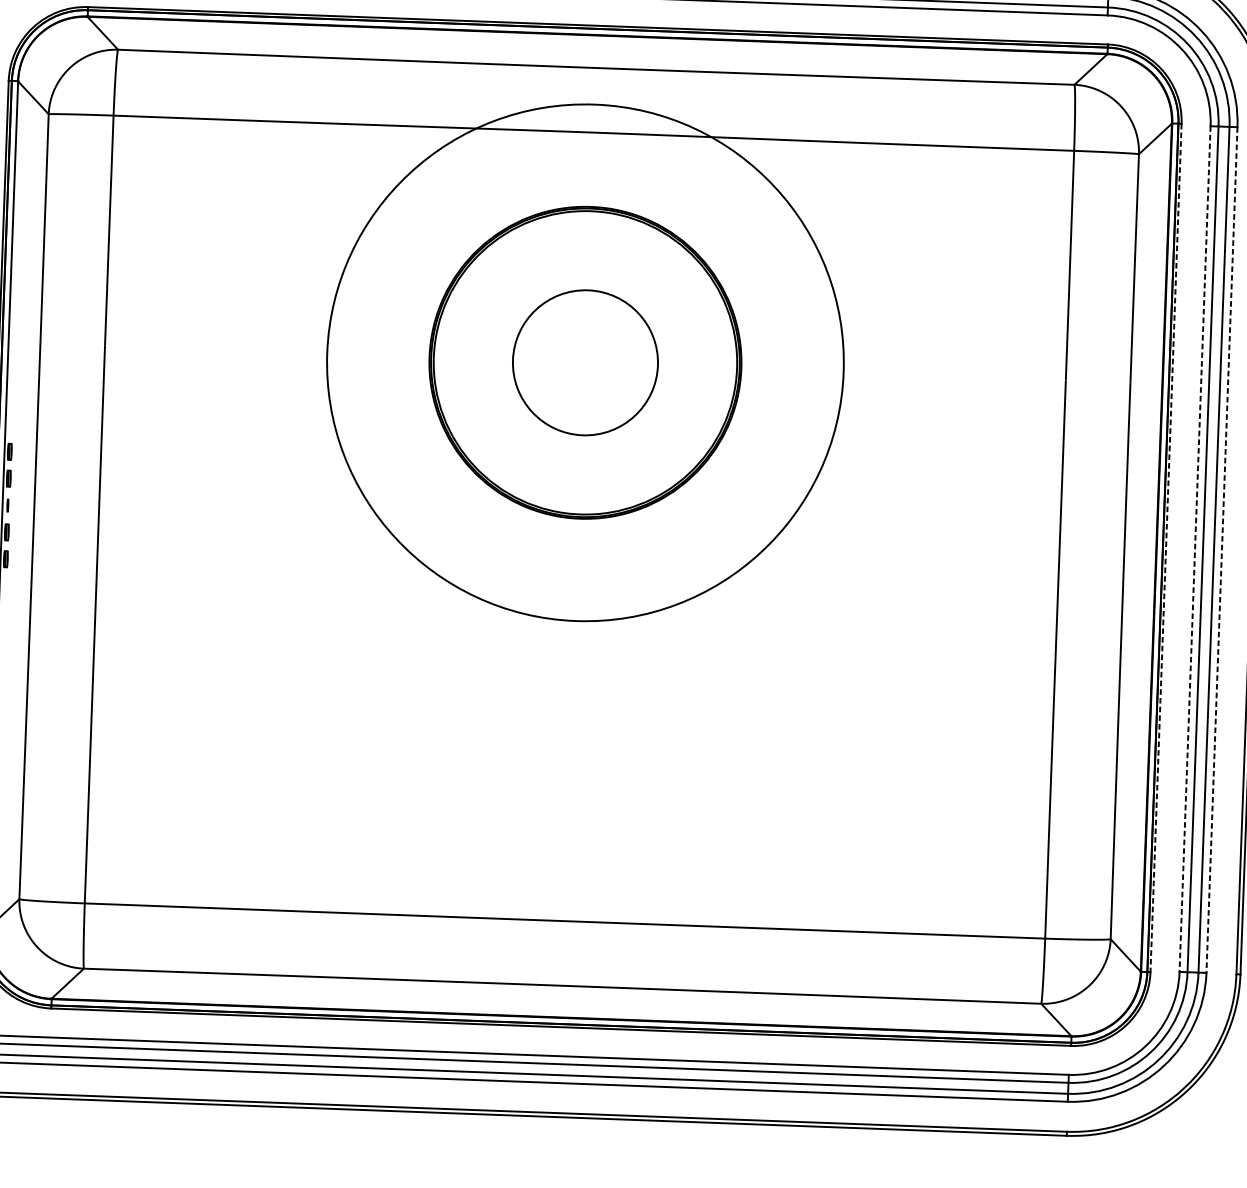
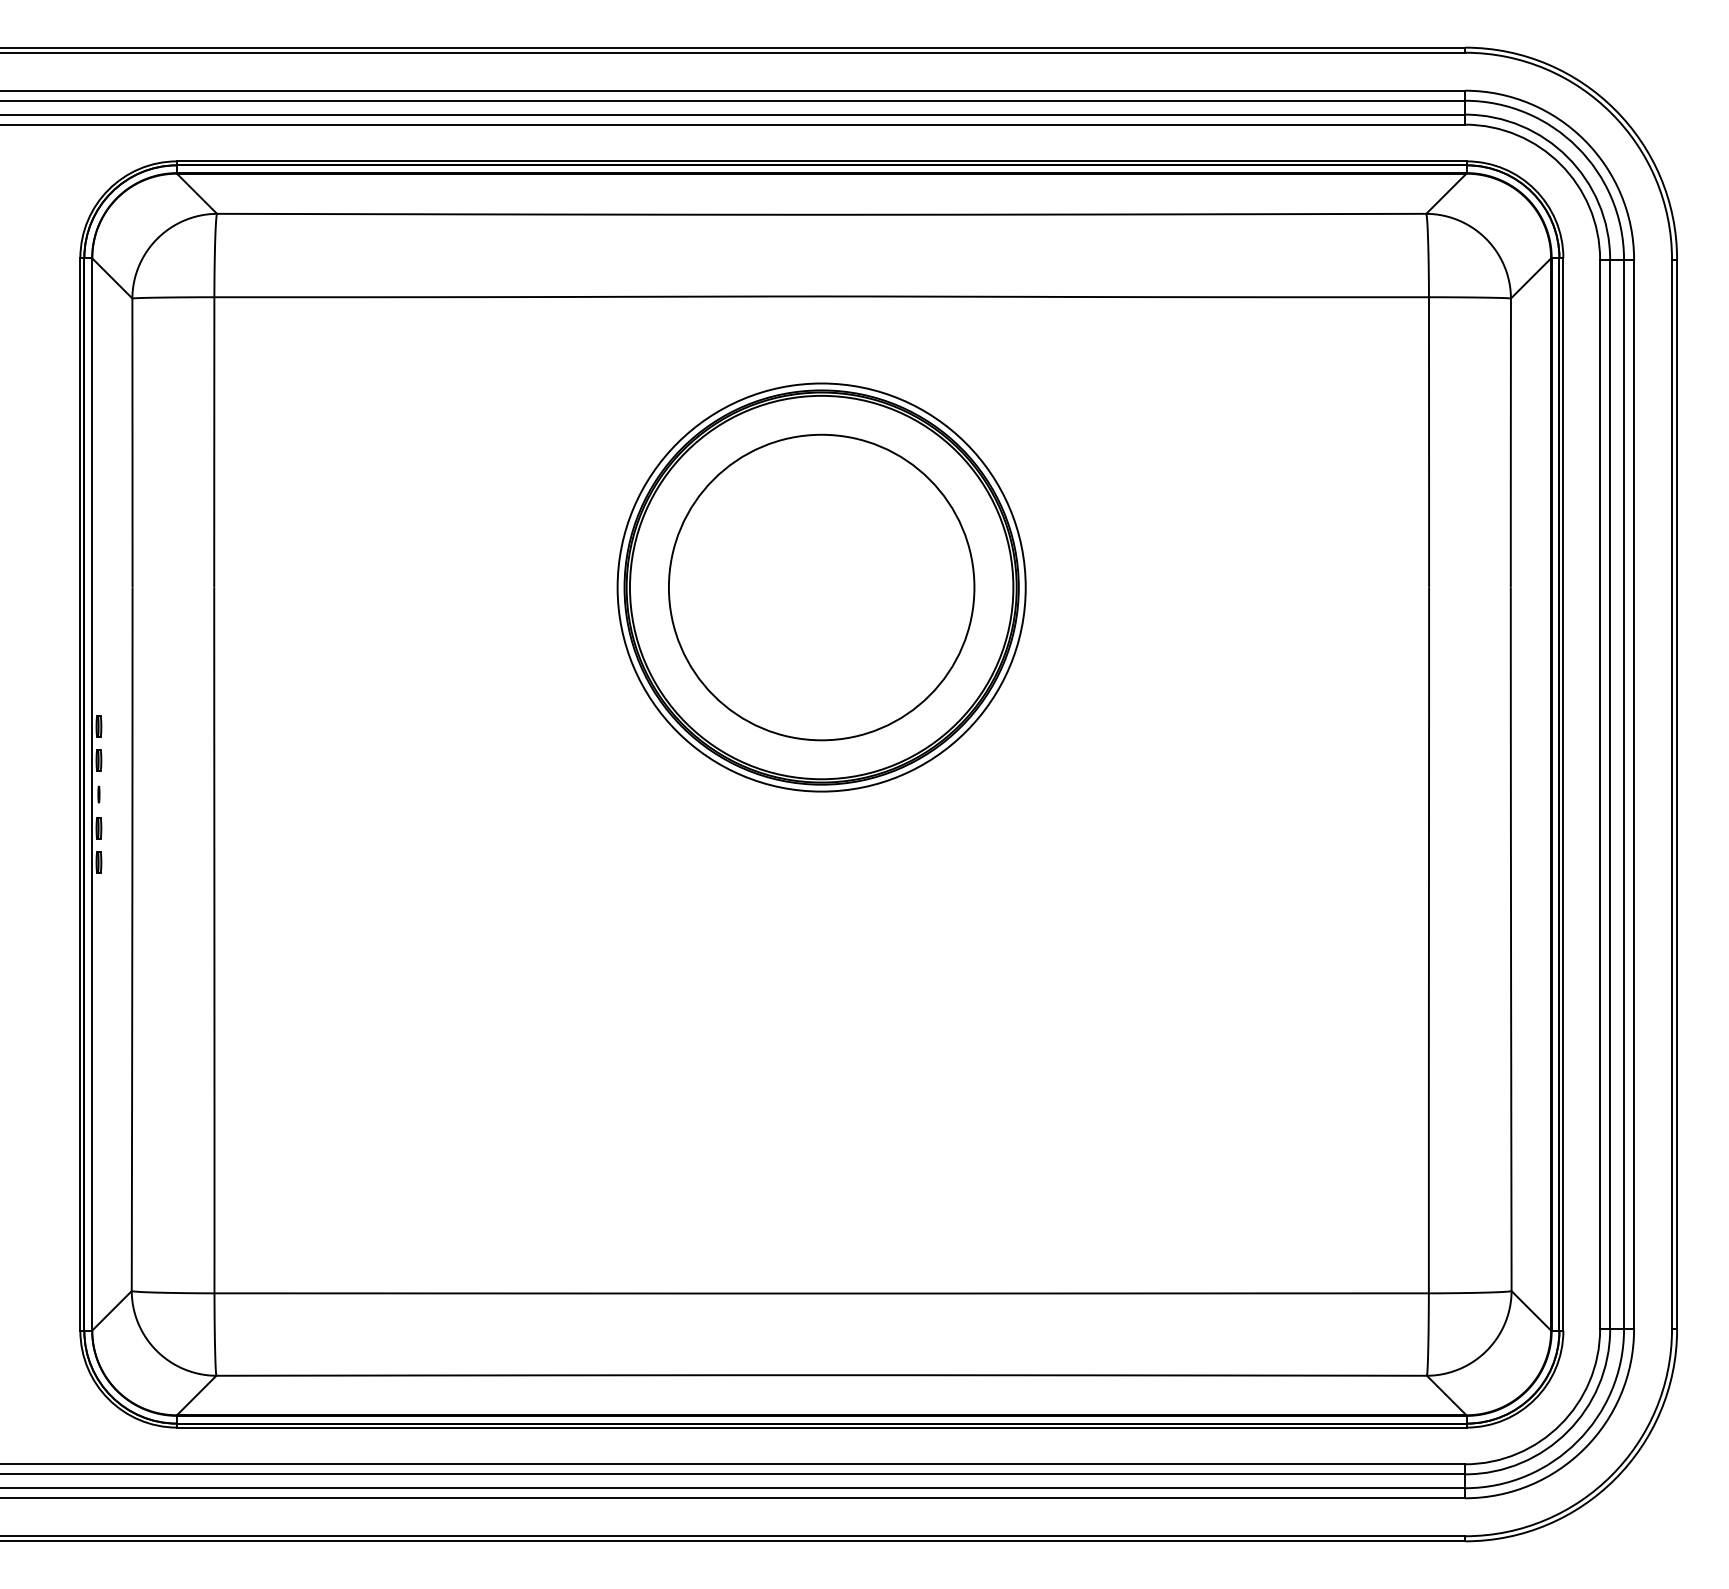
circle: (585, 362) -> (821, 587), size x0.62
circle: (585, 362) -> (821, 587), size x1.67
line: (1166, 548) -> (1563, 795), dashed -> solid
line: (1195, 549) -> (1600, 794), dashed -> solid
line: (1222, 550) -> (1634, 794), dashed -> solid

